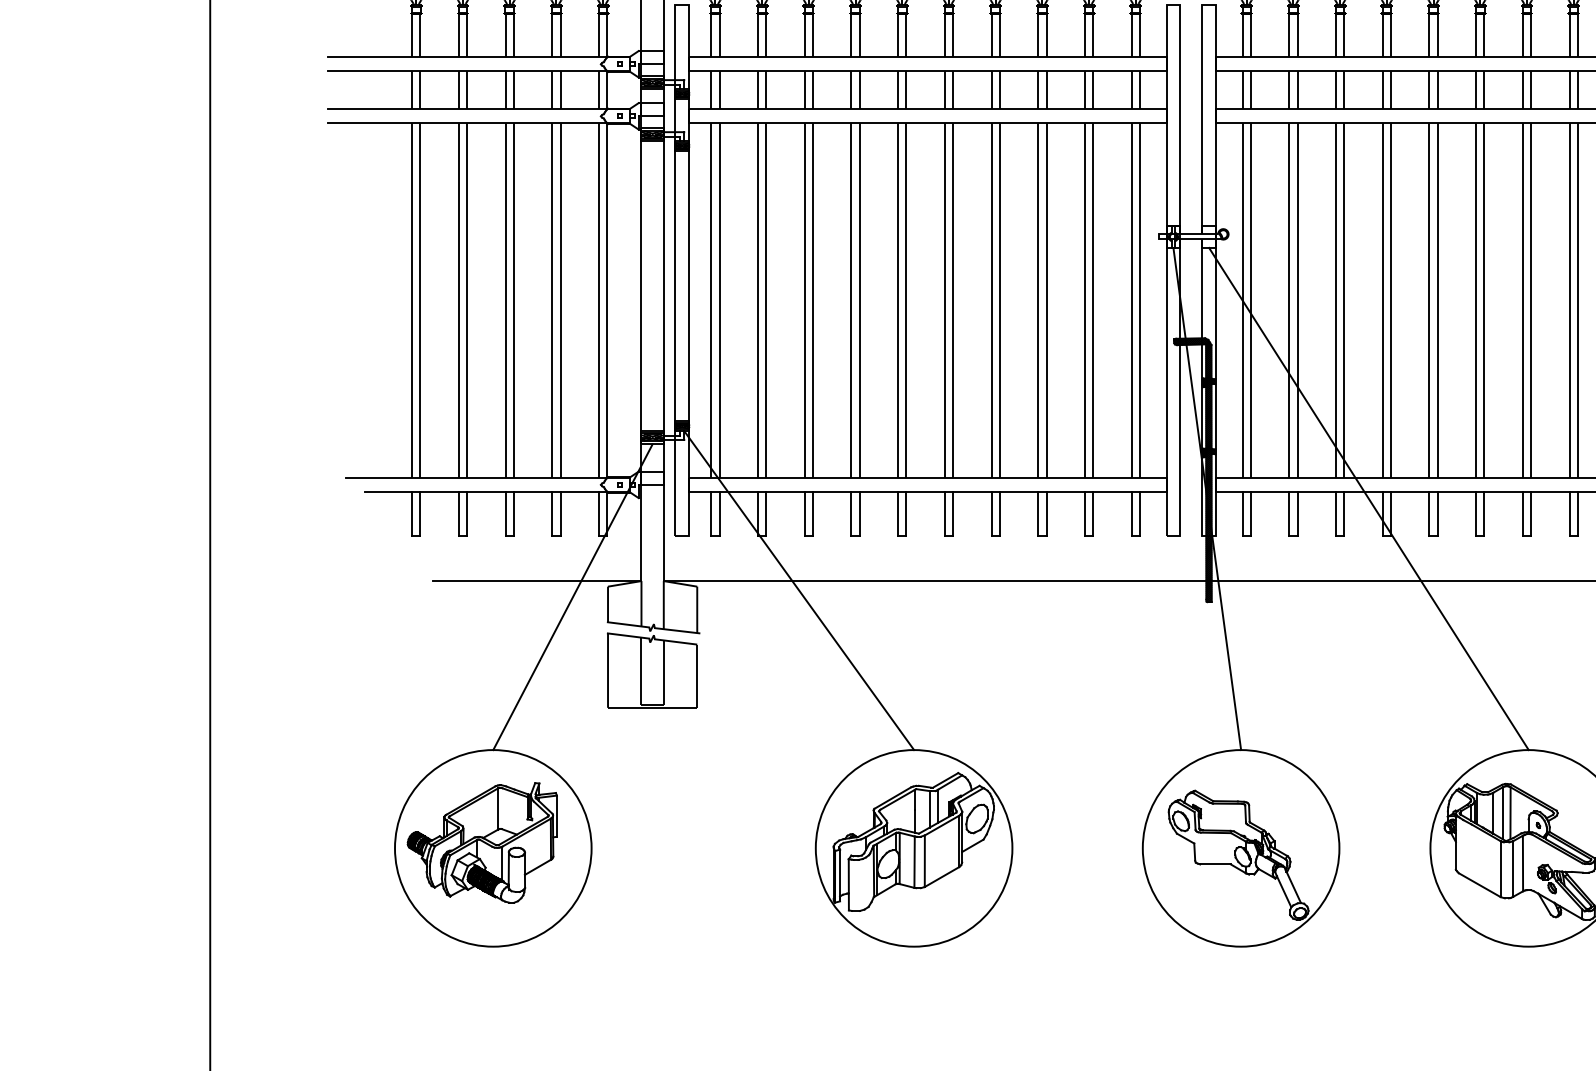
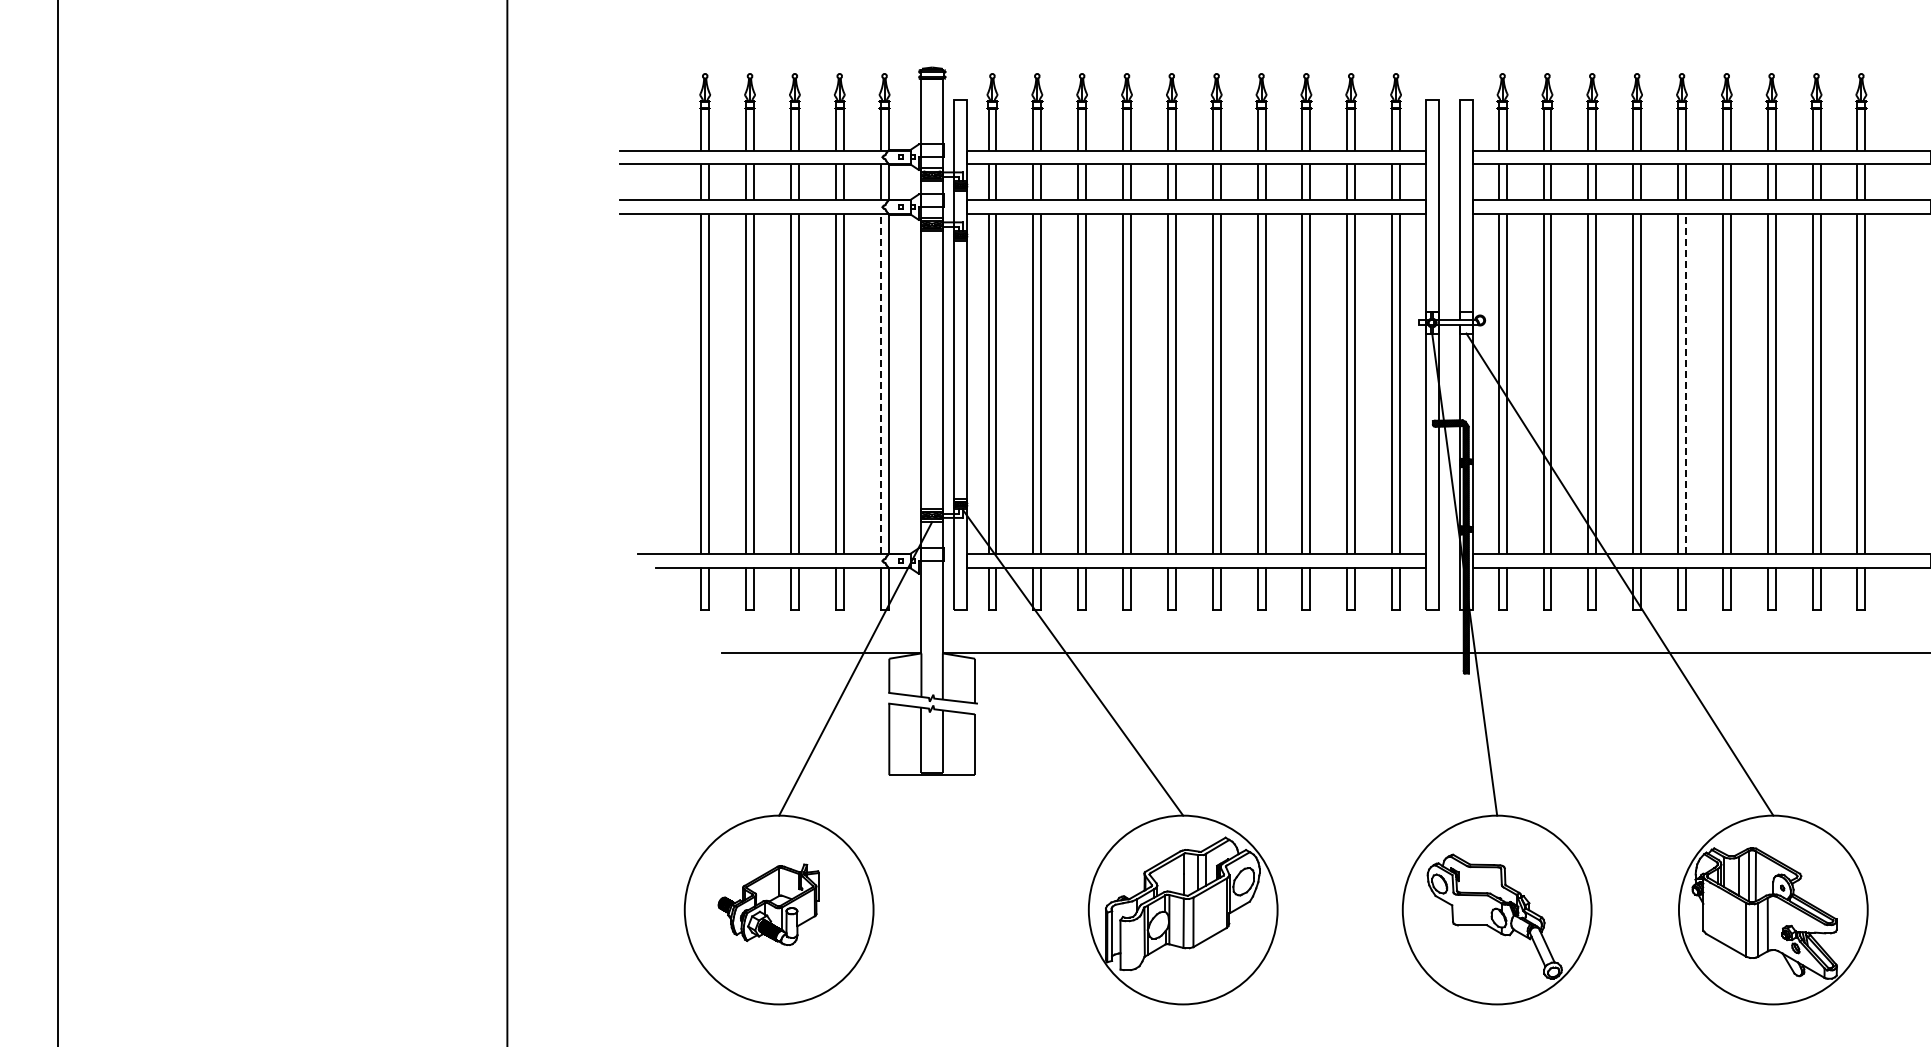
line: (598, 299) -> (880, 383), solid -> dashed
line: (1437, 299) -> (1685, 383), solid -> dashed
part: (482, 842) -> (768, 904), size x0.7

